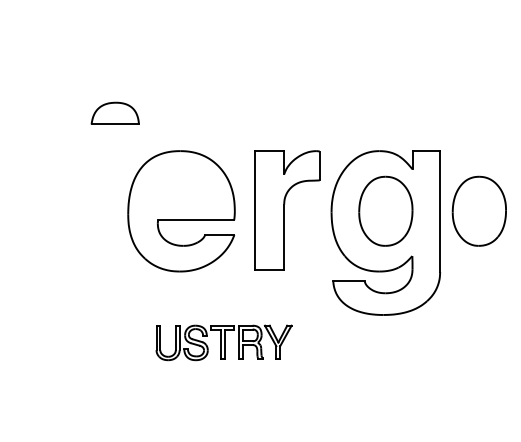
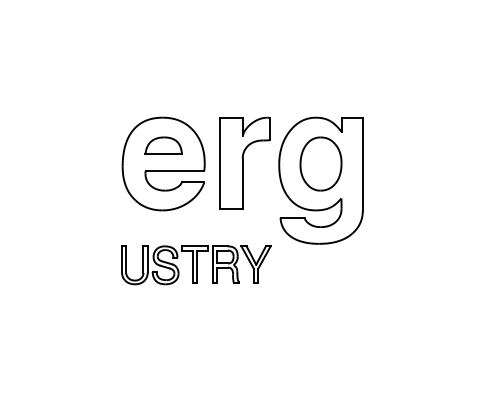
part: (114, 113) -> (163, 145), moved
part: (478, 210) -> (392, 163), removed
part: (224, 343) -> (196, 265), size x1.43

